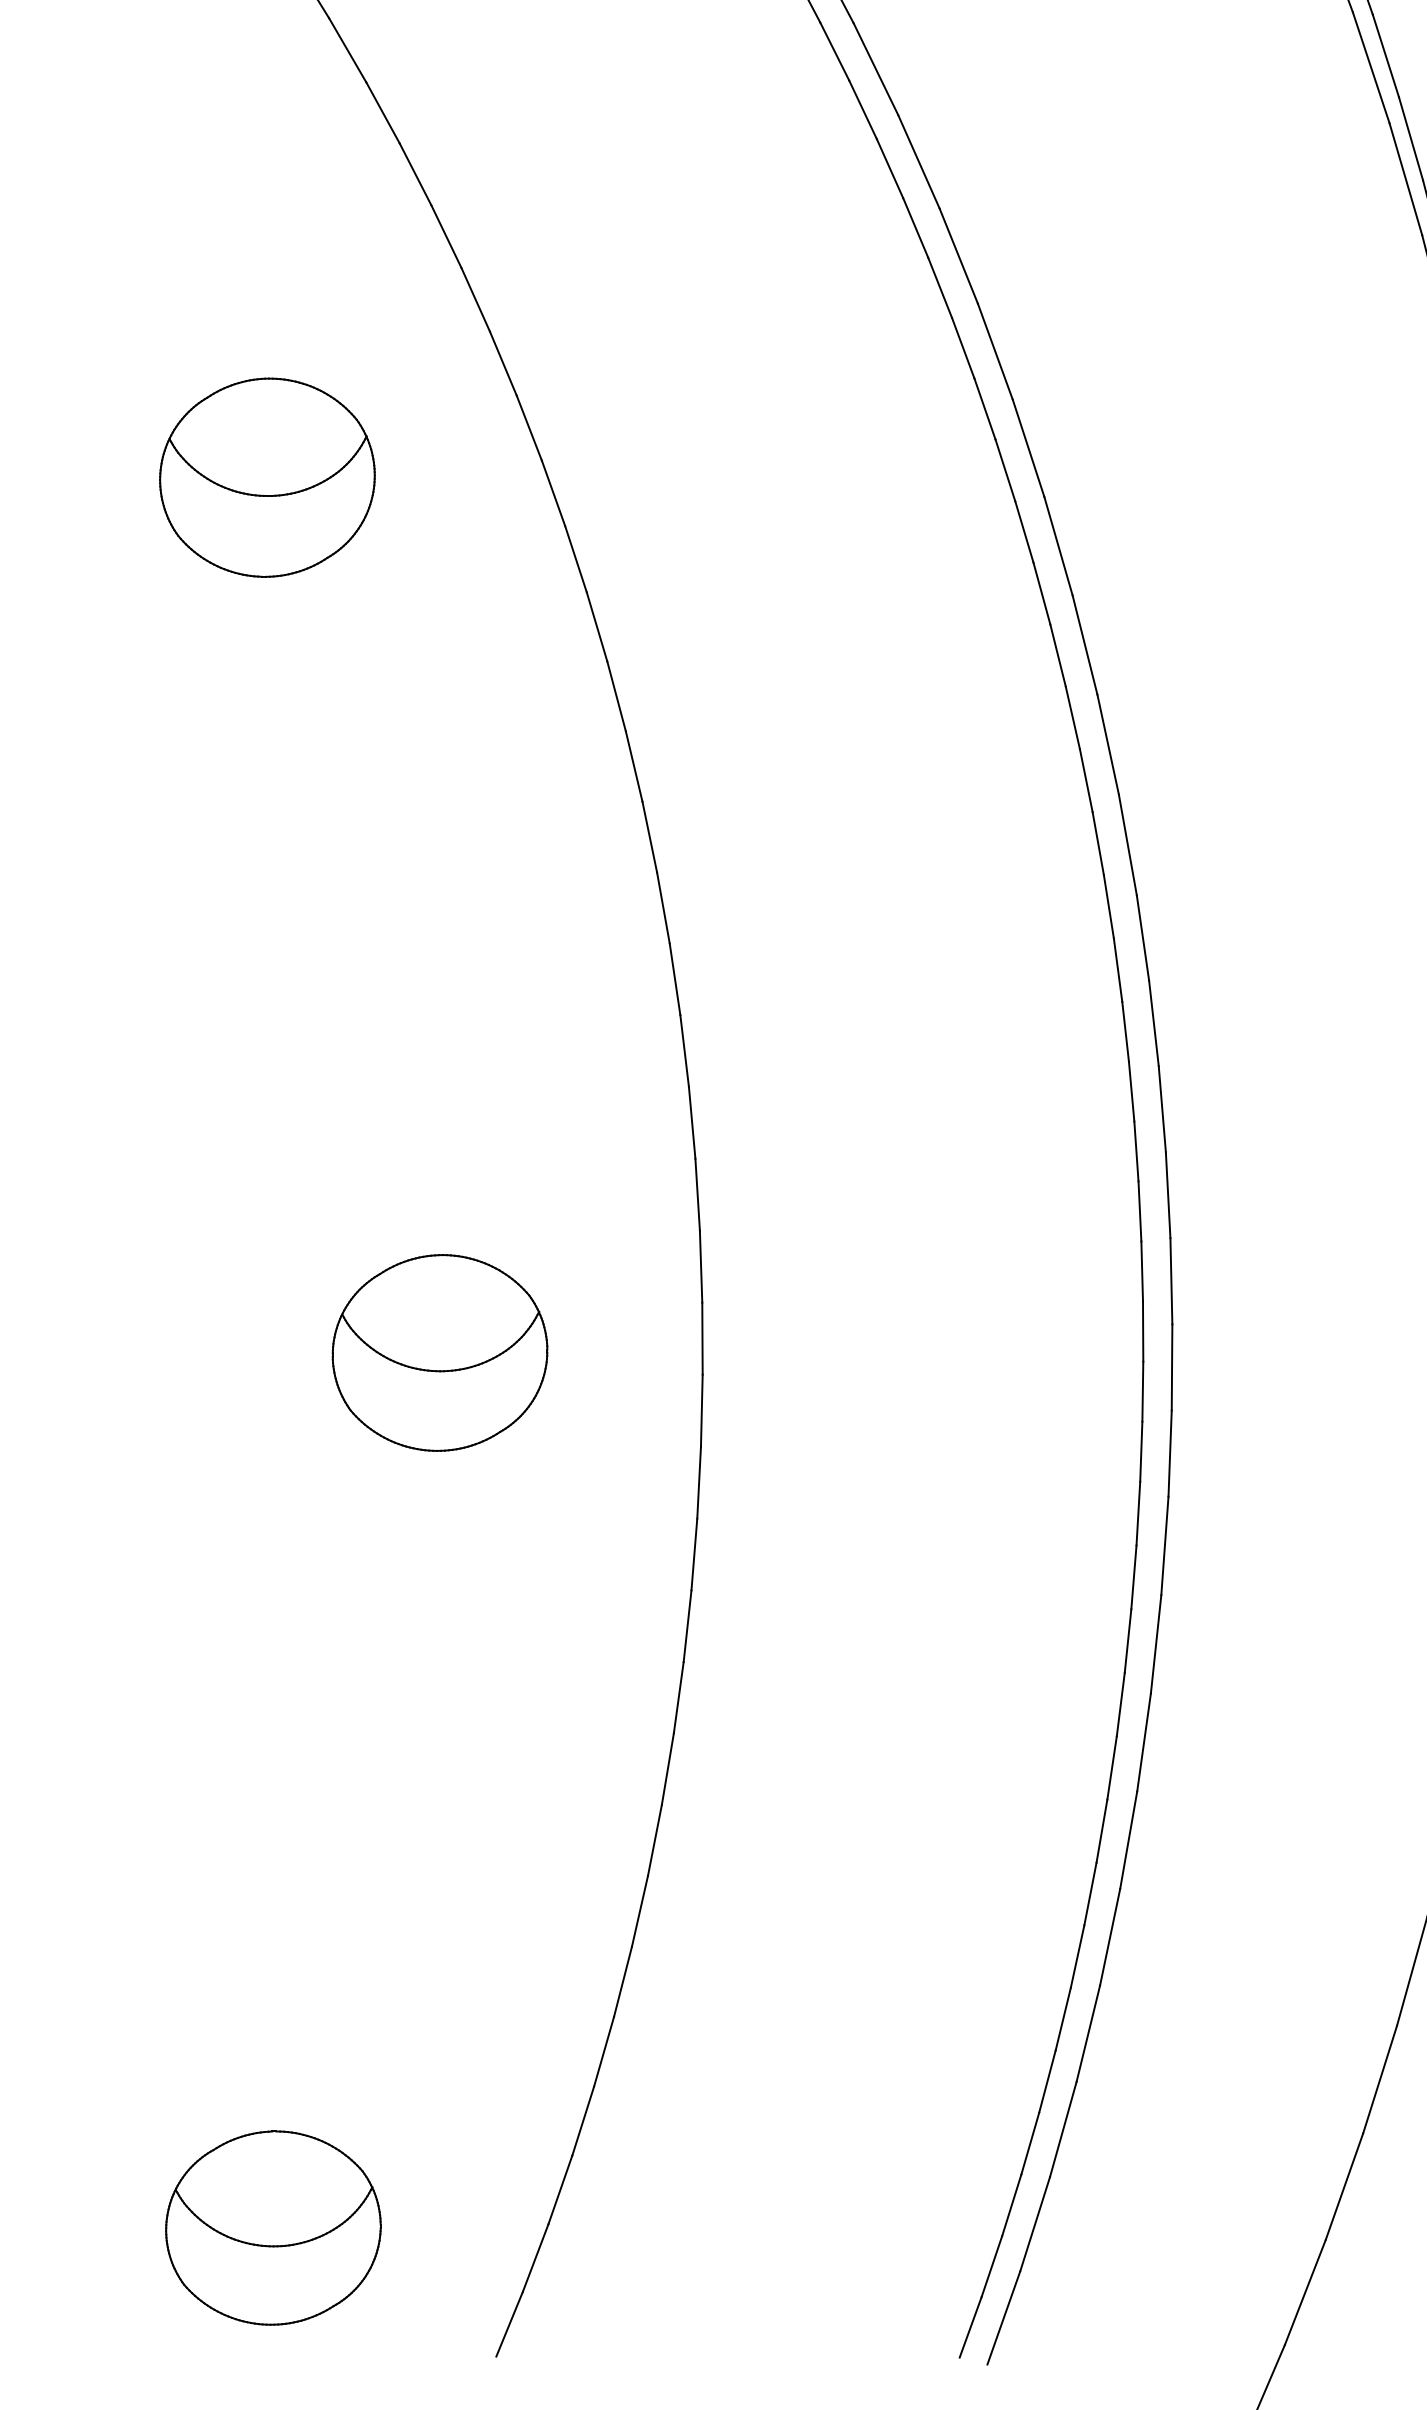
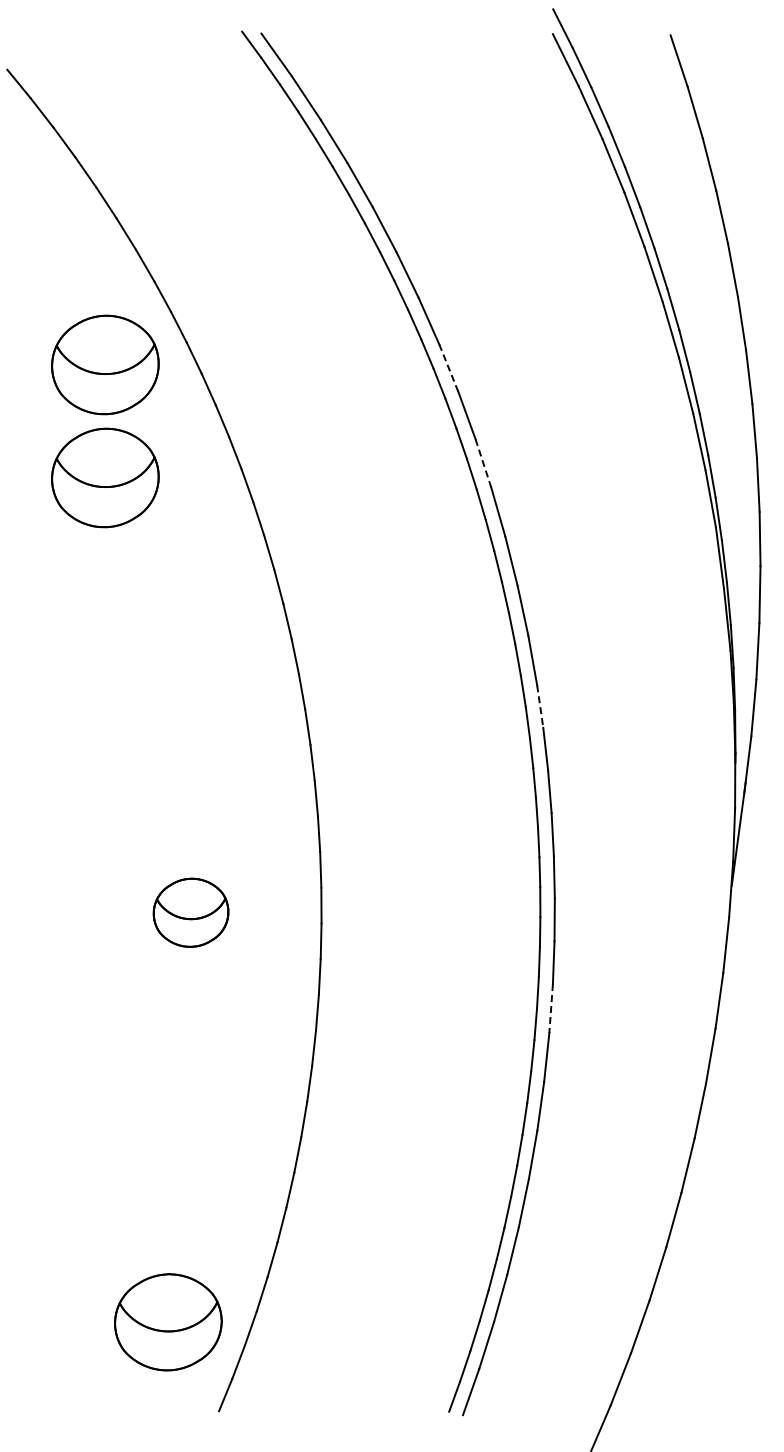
part: (267, 249) -> (105, 364), added
line: (958, 257) -> (448, 368), solid -> dashed
line: (1028, 448) -> (483, 463), solid -> dashed
line: (1143, 939) -> (540, 707), solid -> dashed
part: (438, 1352) -> (190, 912), size x0.7
line: (1165, 1545) -> (551, 1008), solid -> dashed
part: (273, 2228) -> (168, 1322), moved

